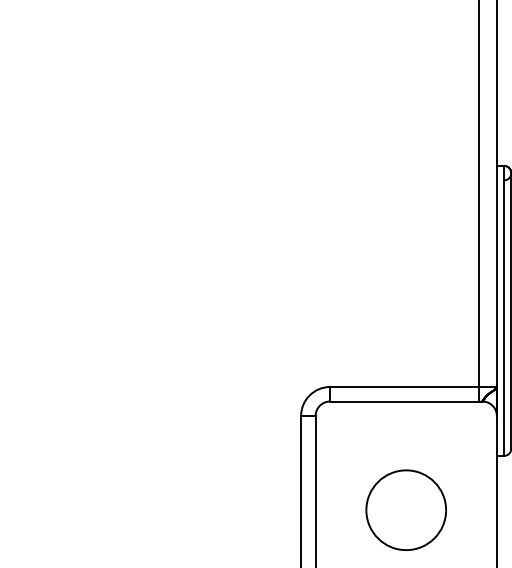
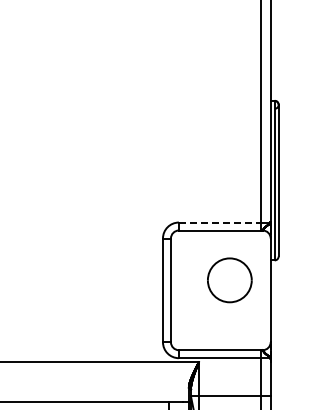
line: (403, 386) -> (219, 222), solid -> dashed
part: (405, 510) -> (229, 280), moved

